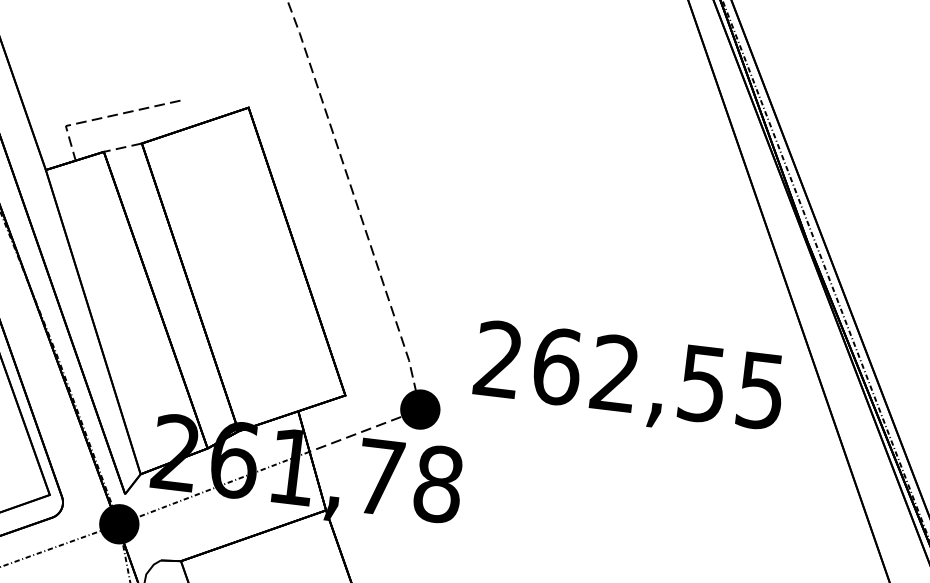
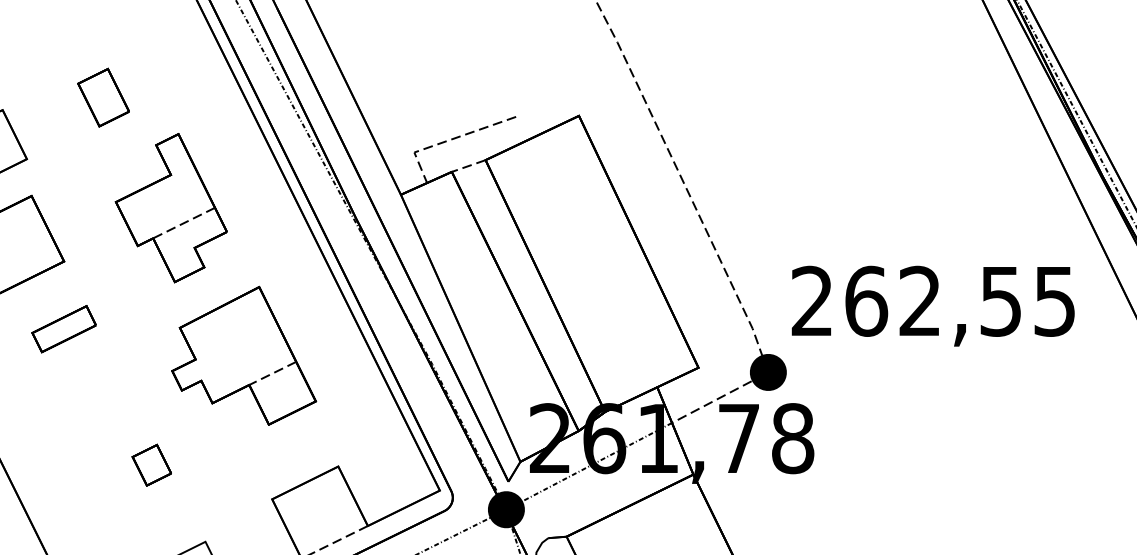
text: (628, 379) -> (932, 305), moved

